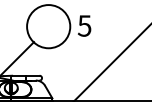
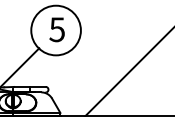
text: (84, 25) -> (57, 29), moved

